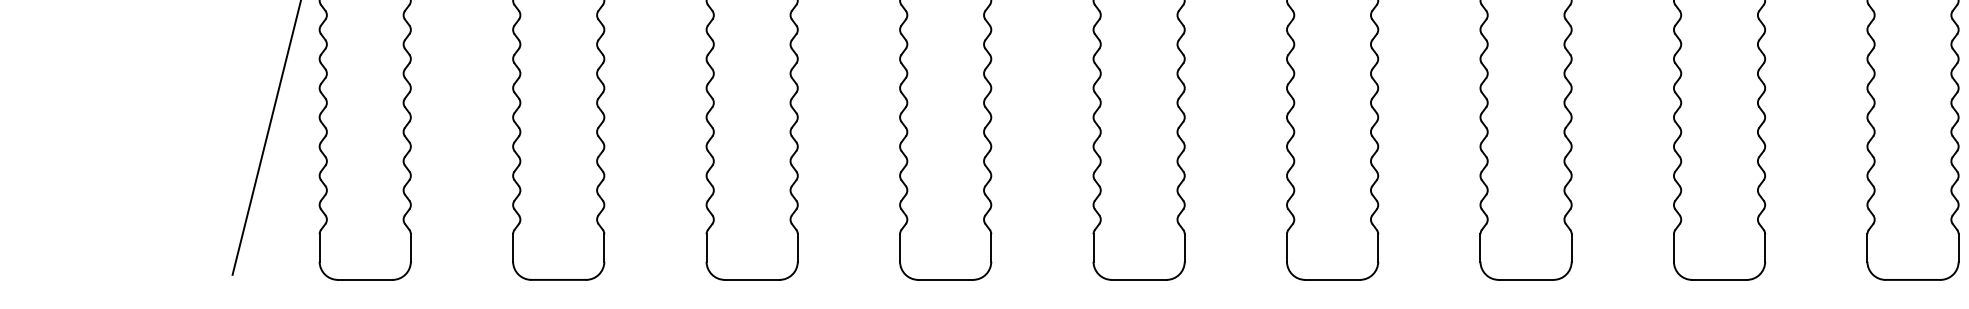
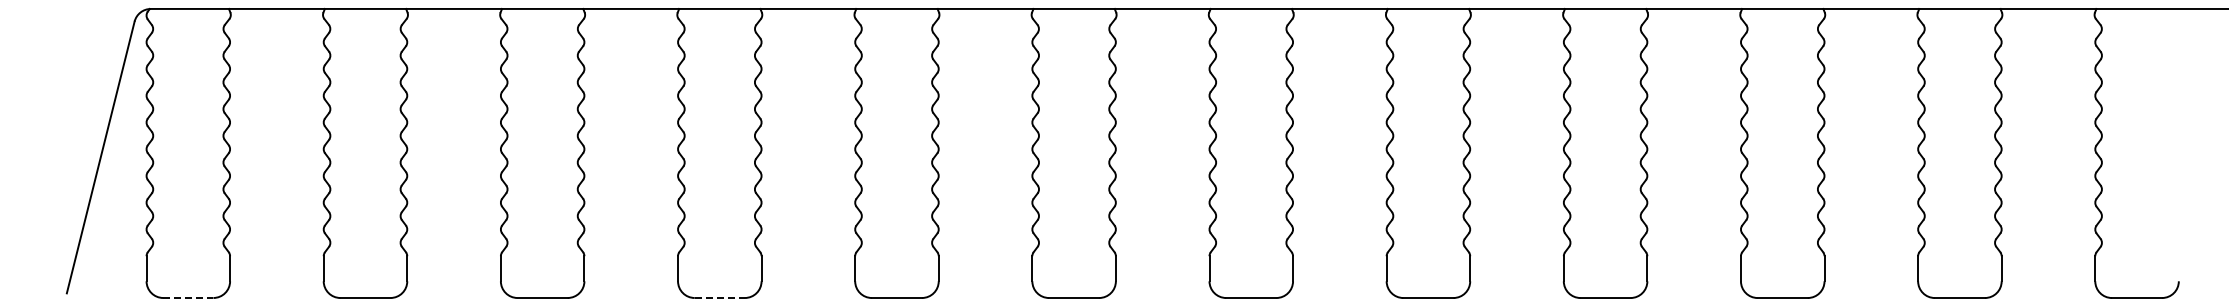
line: (365, 279) -> (188, 297), solid -> dashed
line: (946, 280) -> (720, 298), solid -> dashed

